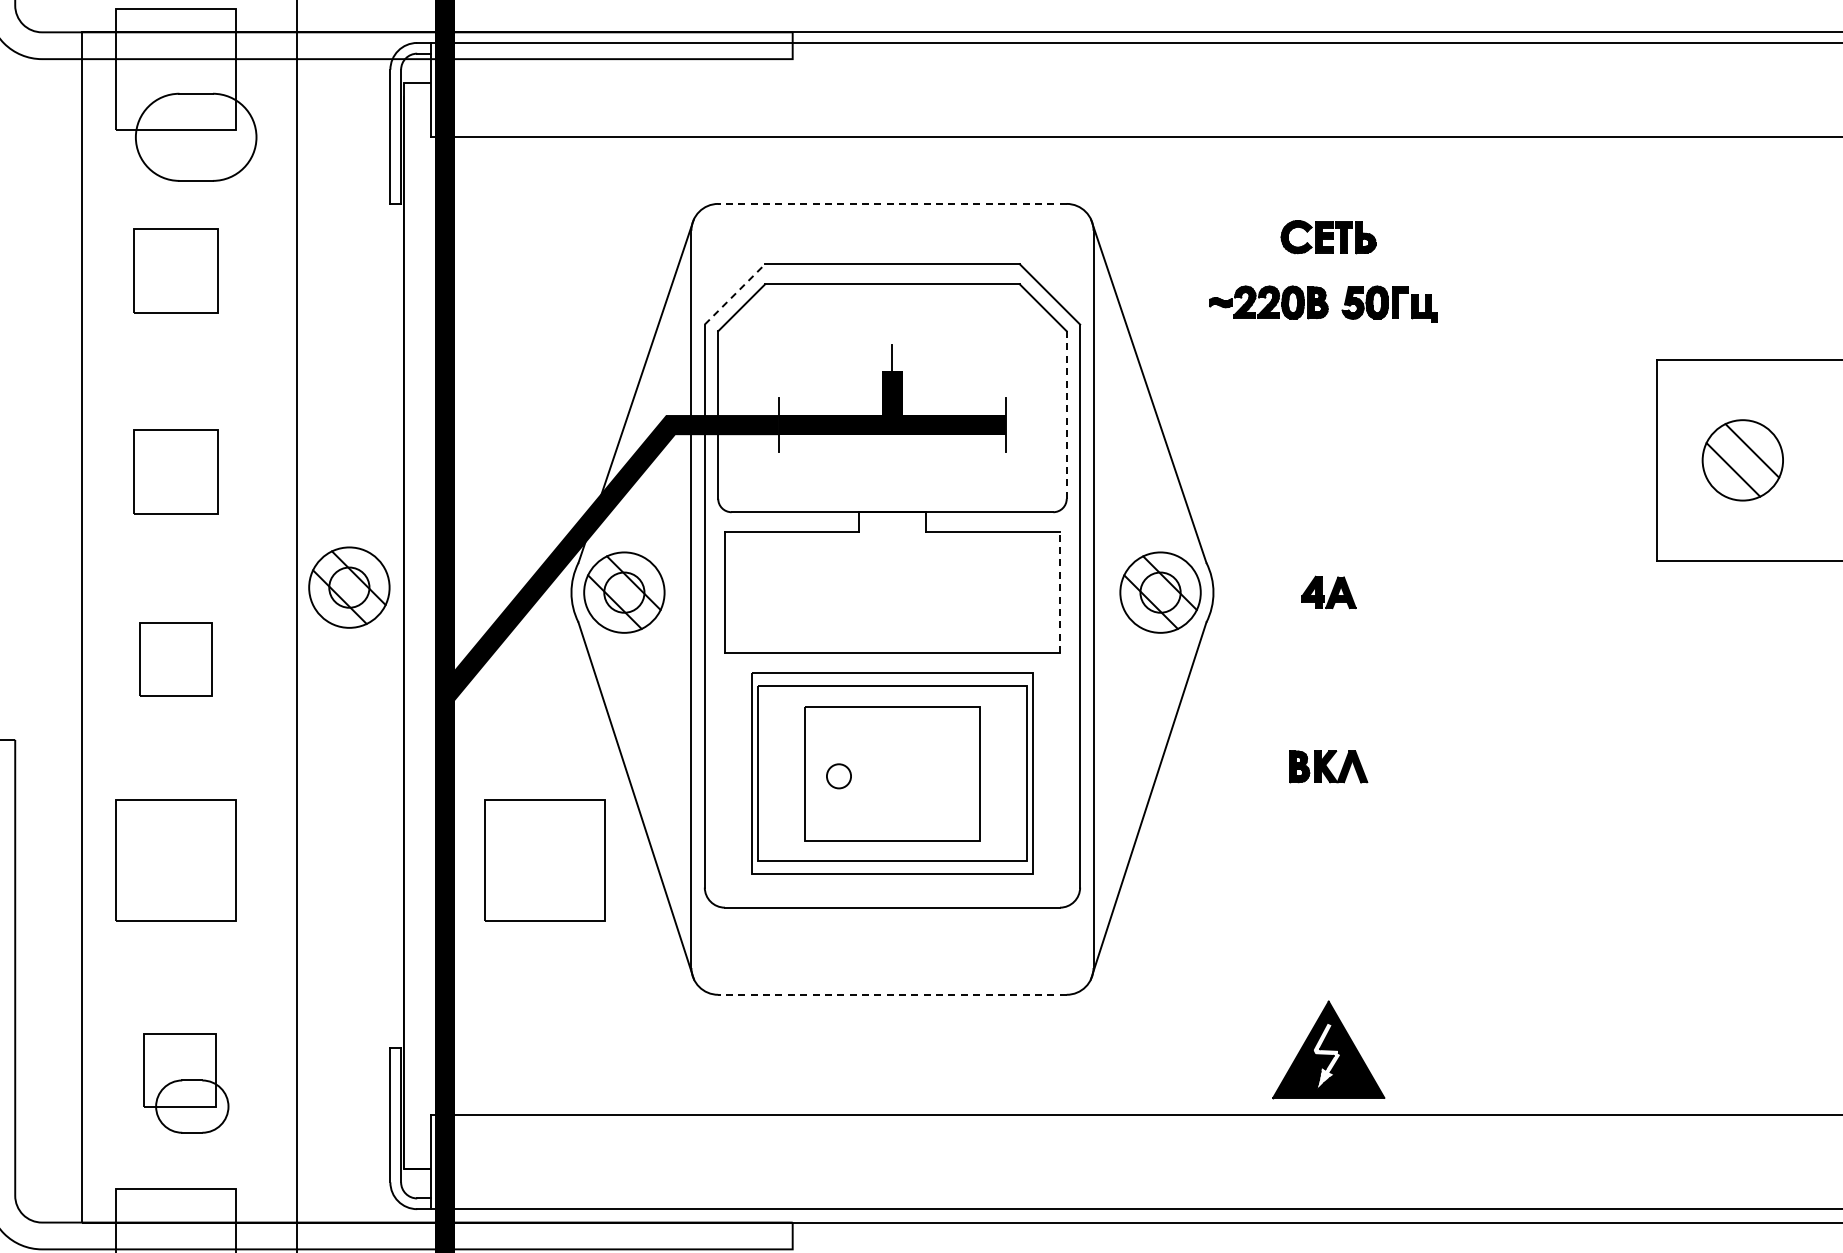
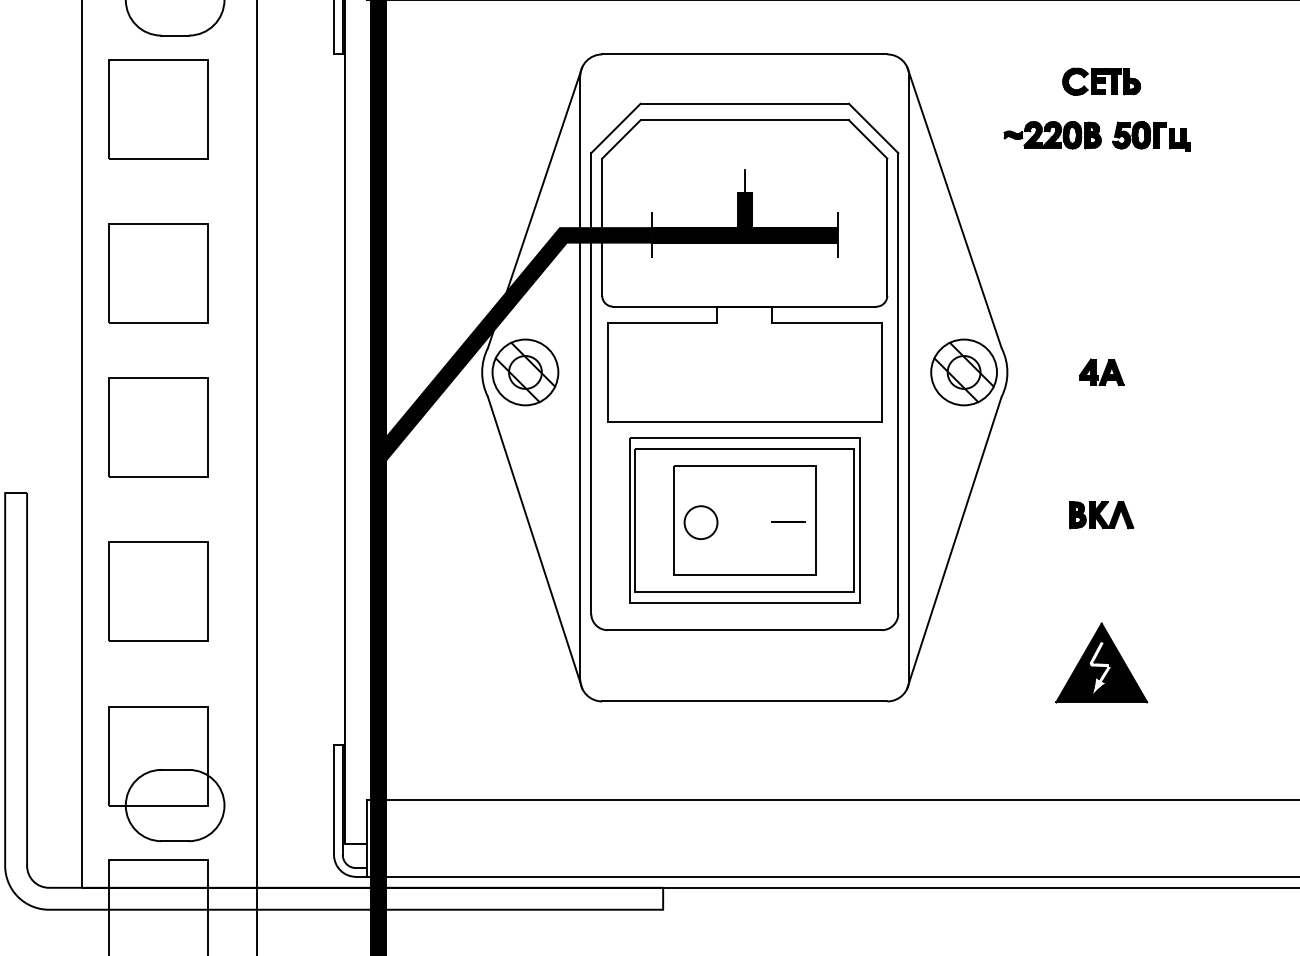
line: (891, 203) -> (743, 54), dashed -> solid
part: (175, 270) -> (158, 108), size x1.43
line: (734, 294) -> (615, 128), dashed -> solid
line: (1066, 415) -> (887, 227), dashed -> solid
part: (175, 471) -> (158, 273), size x1.43
part: (349, 587) -> (300, 368), removed
line: (1060, 592) -> (882, 372), dashed -> solid
part: (175, 659) -> (158, 427), size x1.67
line: (945, 774) -> (788, 521), added
circle: (838, 776) -> (700, 522), size x1.67
part: (544, 860) -> (460, 591), removed
line: (891, 994) -> (743, 701), dashed -> solid
part: (1328, 1049) -> (1101, 662), moved
part: (186, 1083) -> (167, 774), size x1.67

